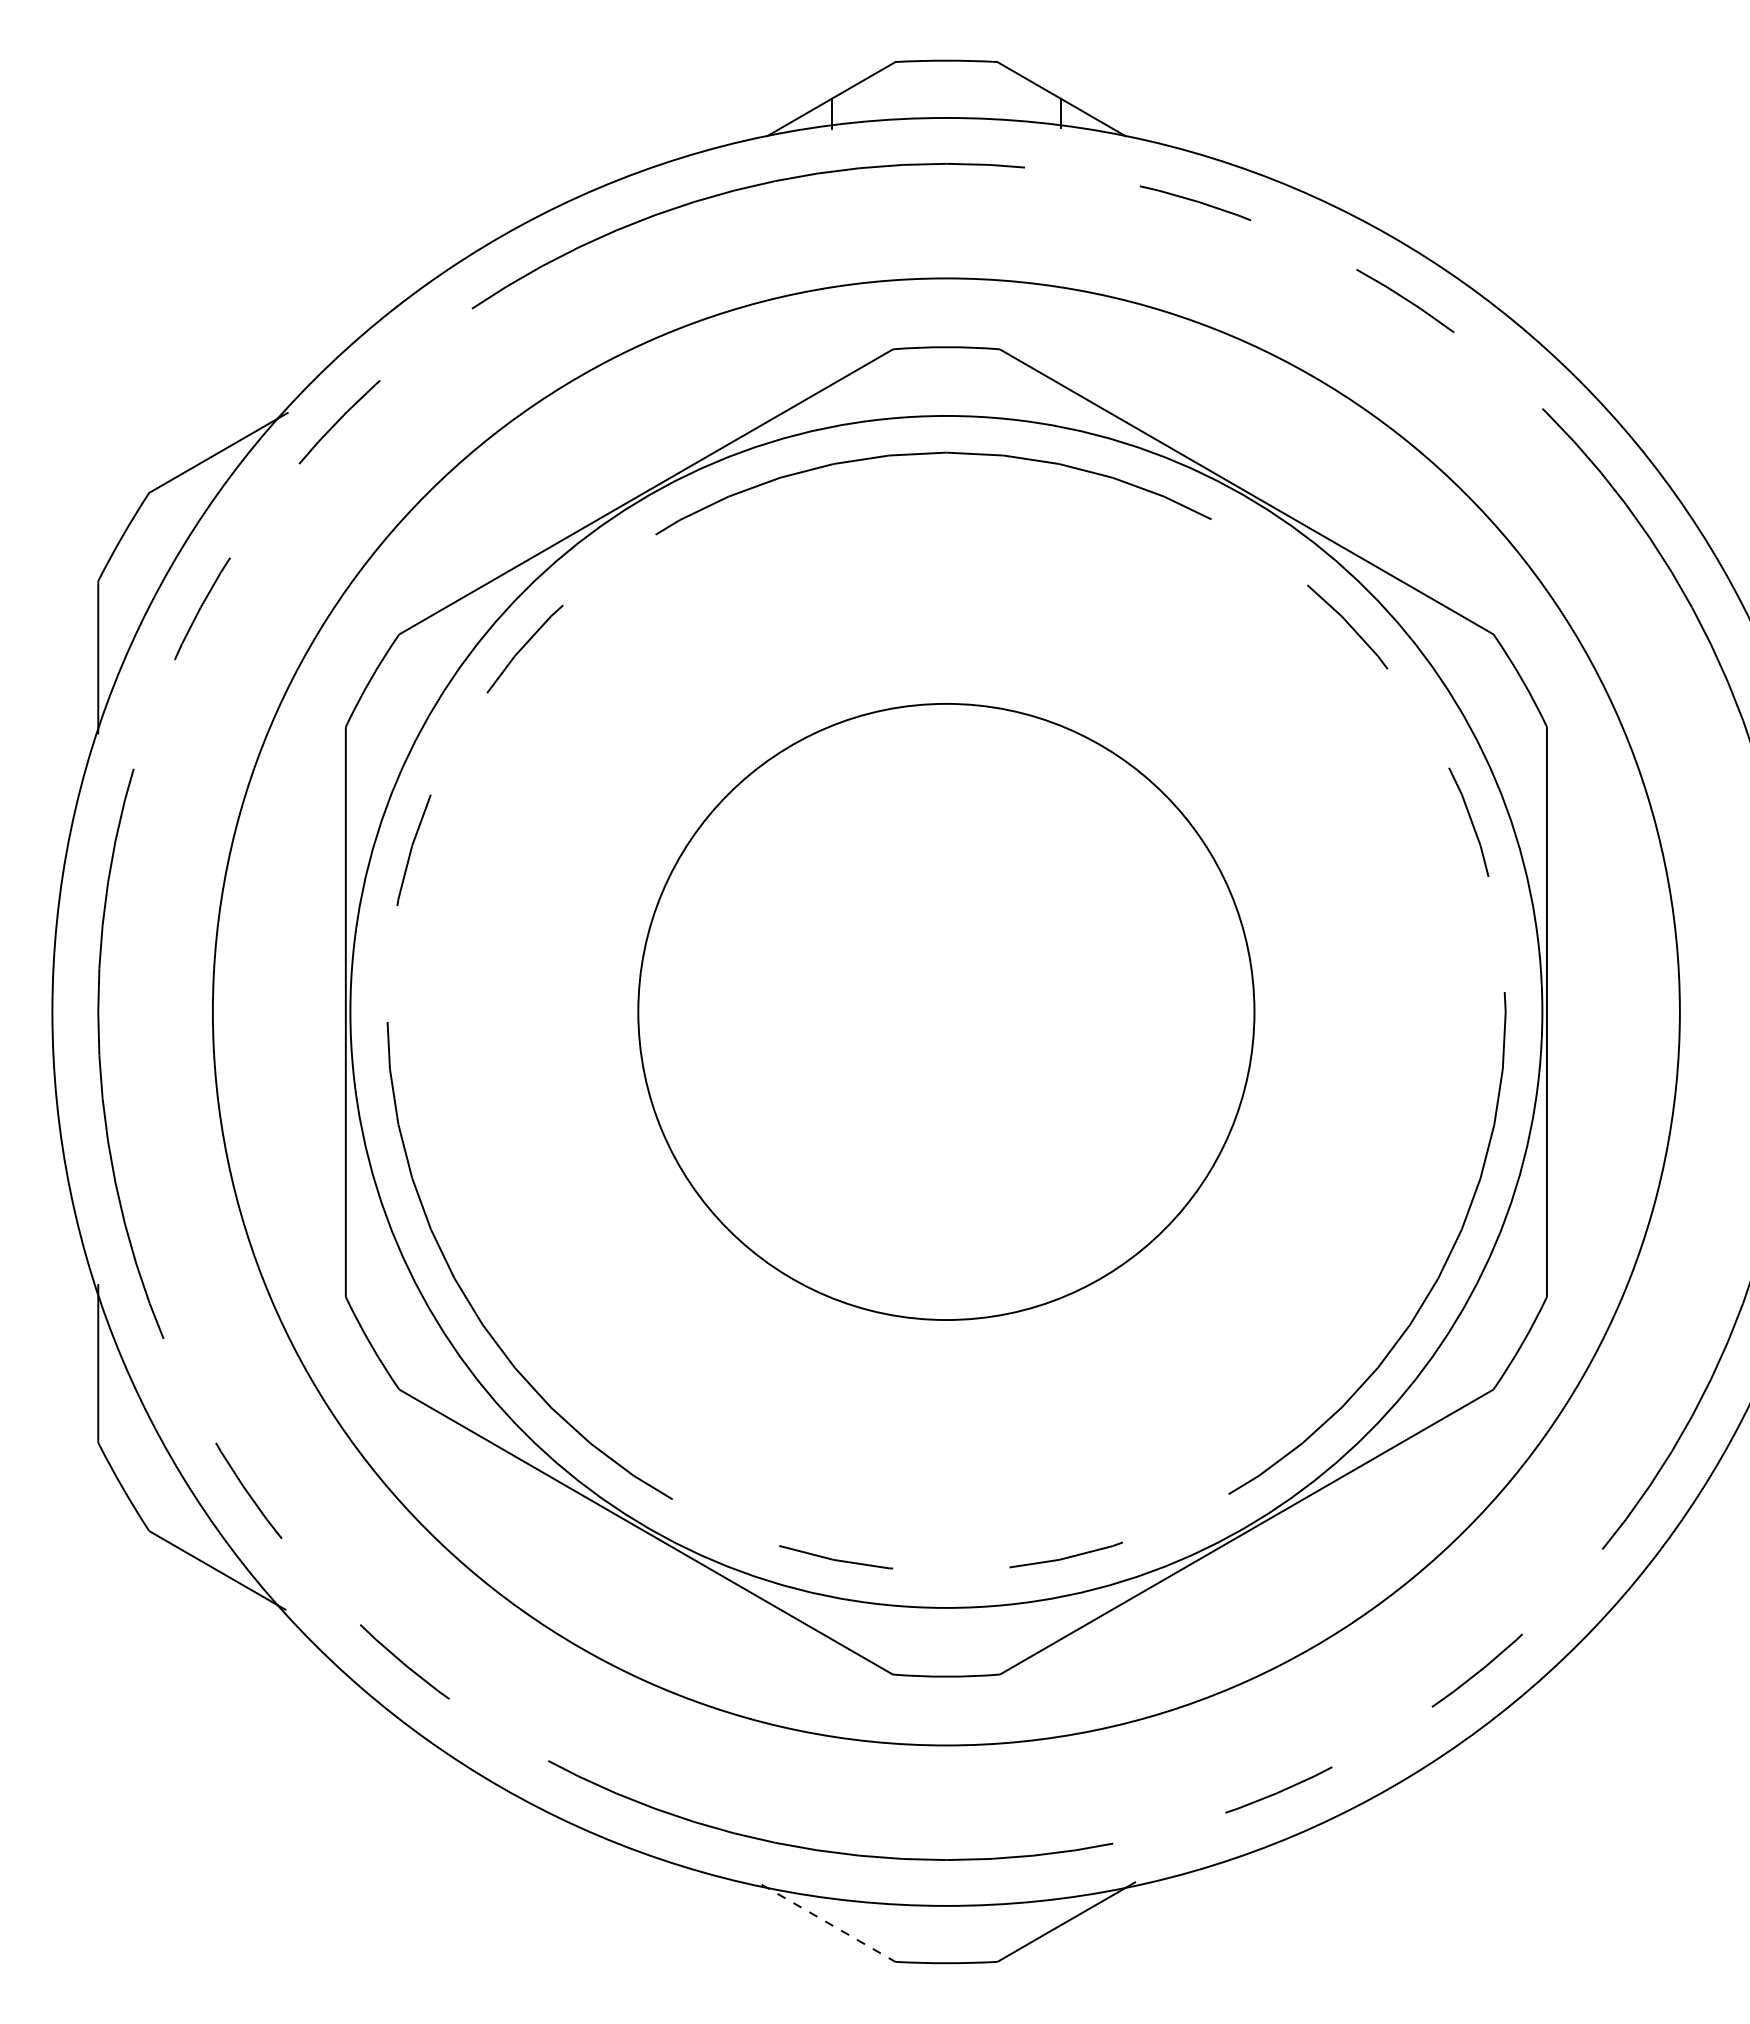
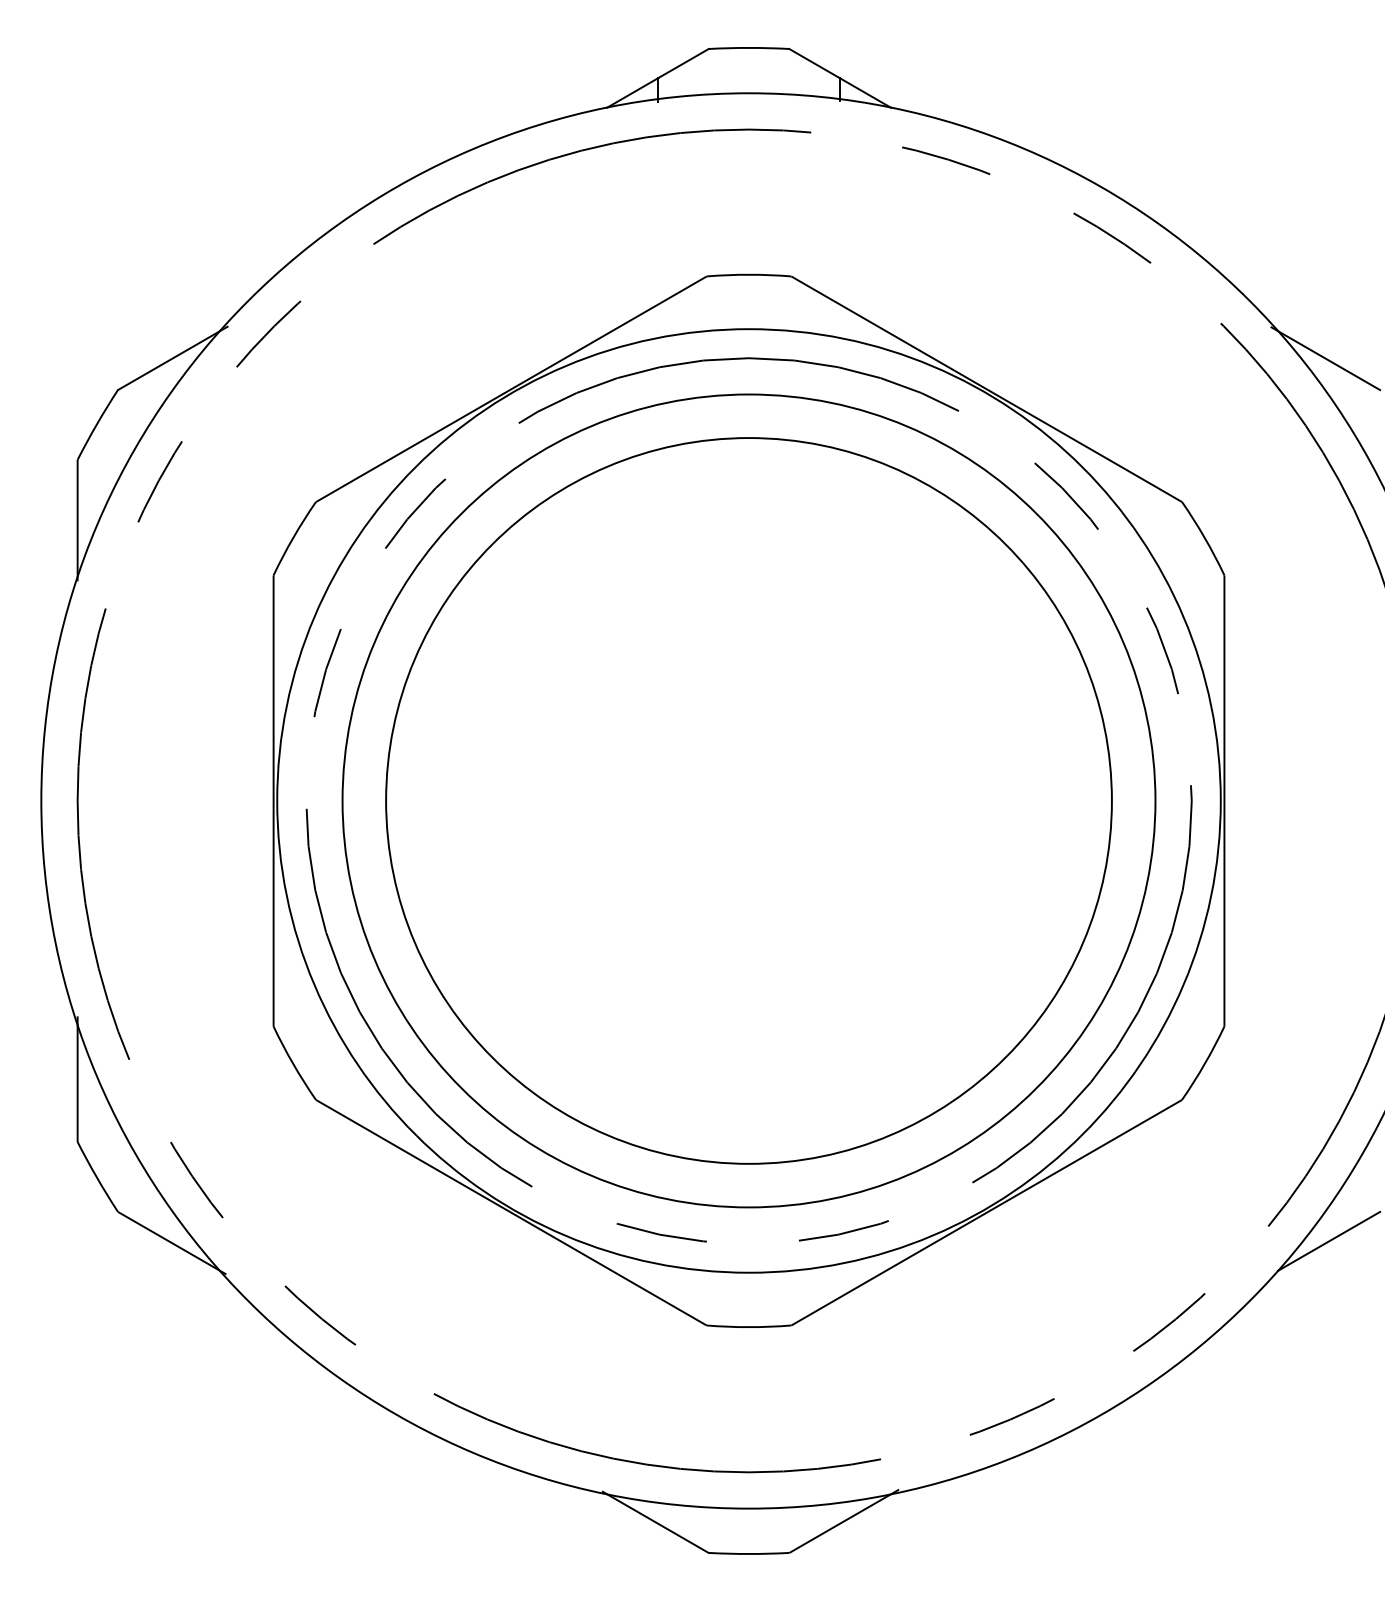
line: (1674, 452) -> (1325, 358), added
circle: (945, 1011) -> (748, 800), size x0.62
circle: (945, 1011) -> (748, 800), size x1.67
line: (1678, 1568) -> (1328, 1241), added
line: (829, 1923) -> (656, 1522), dashed -> solid

